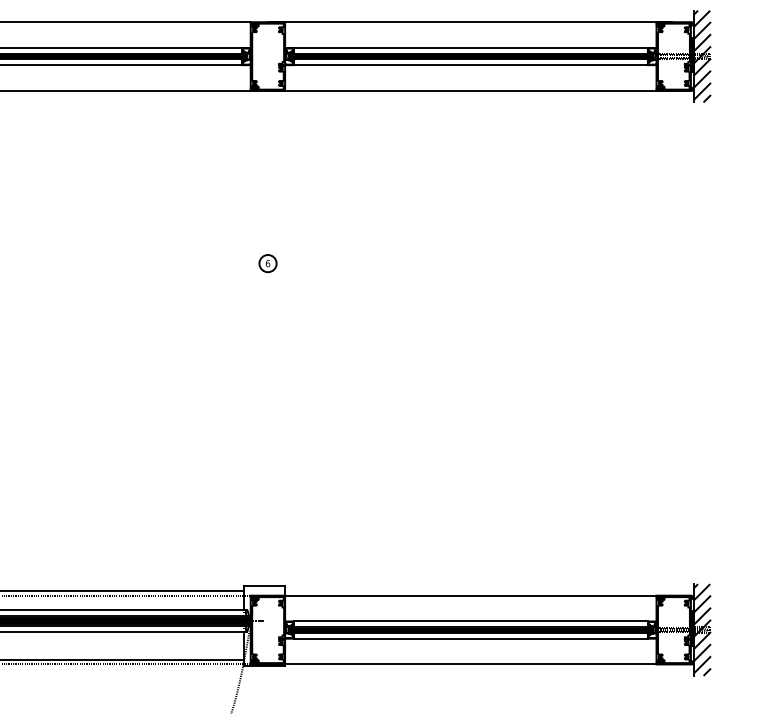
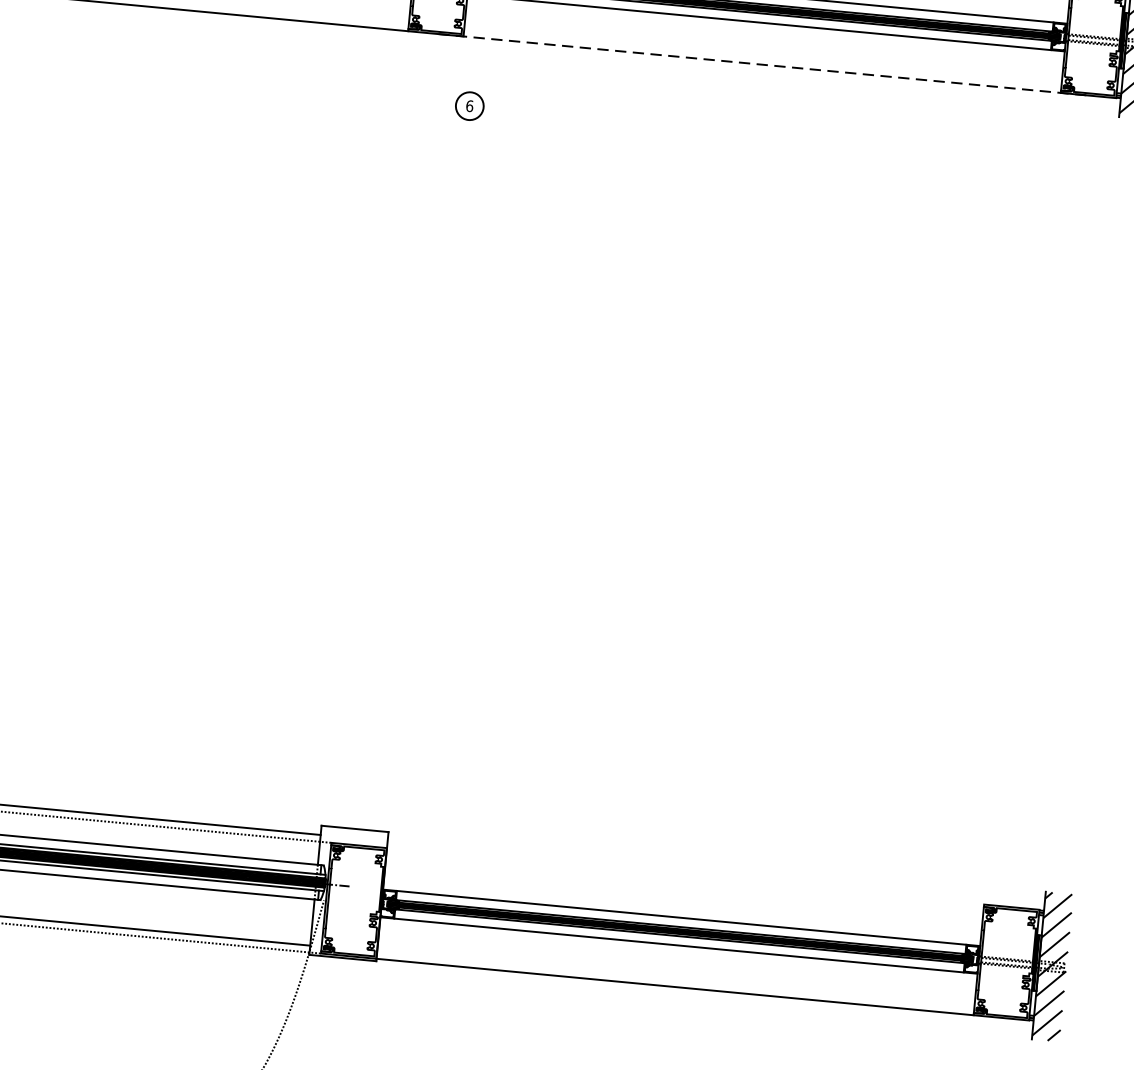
line: (470, 91) -> (761, 65), solid -> dashed
part: (267, 263) -> (468, 105), moved
line: (470, 595) -> (685, 876), removed

